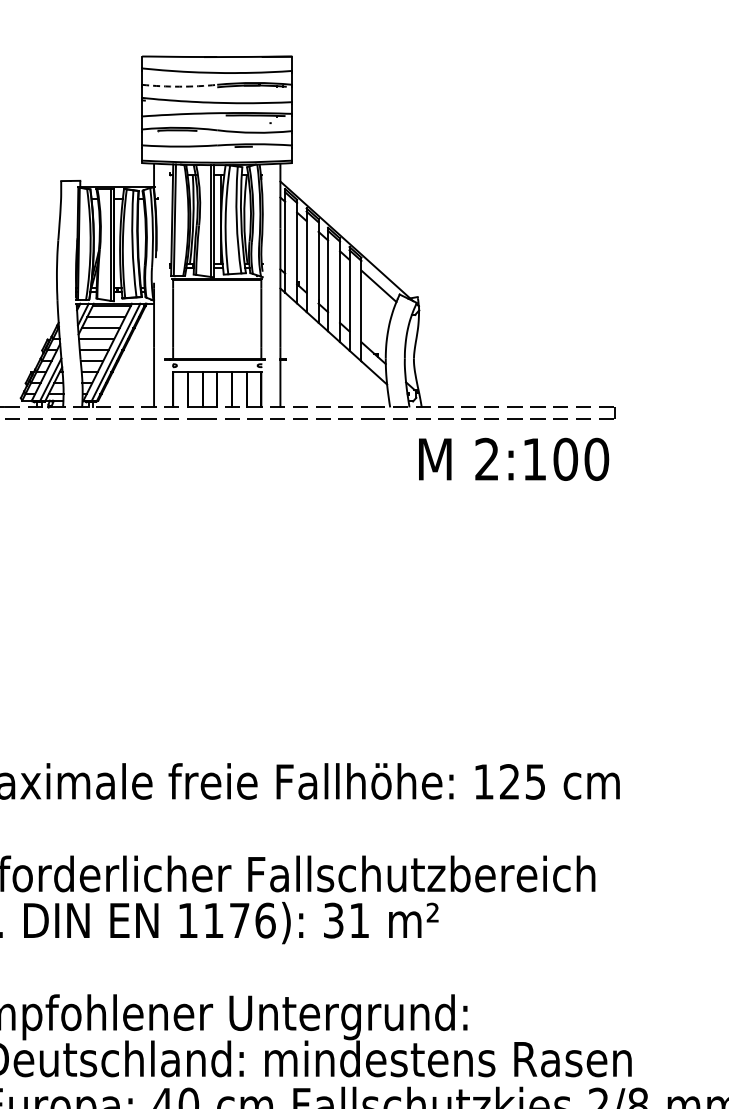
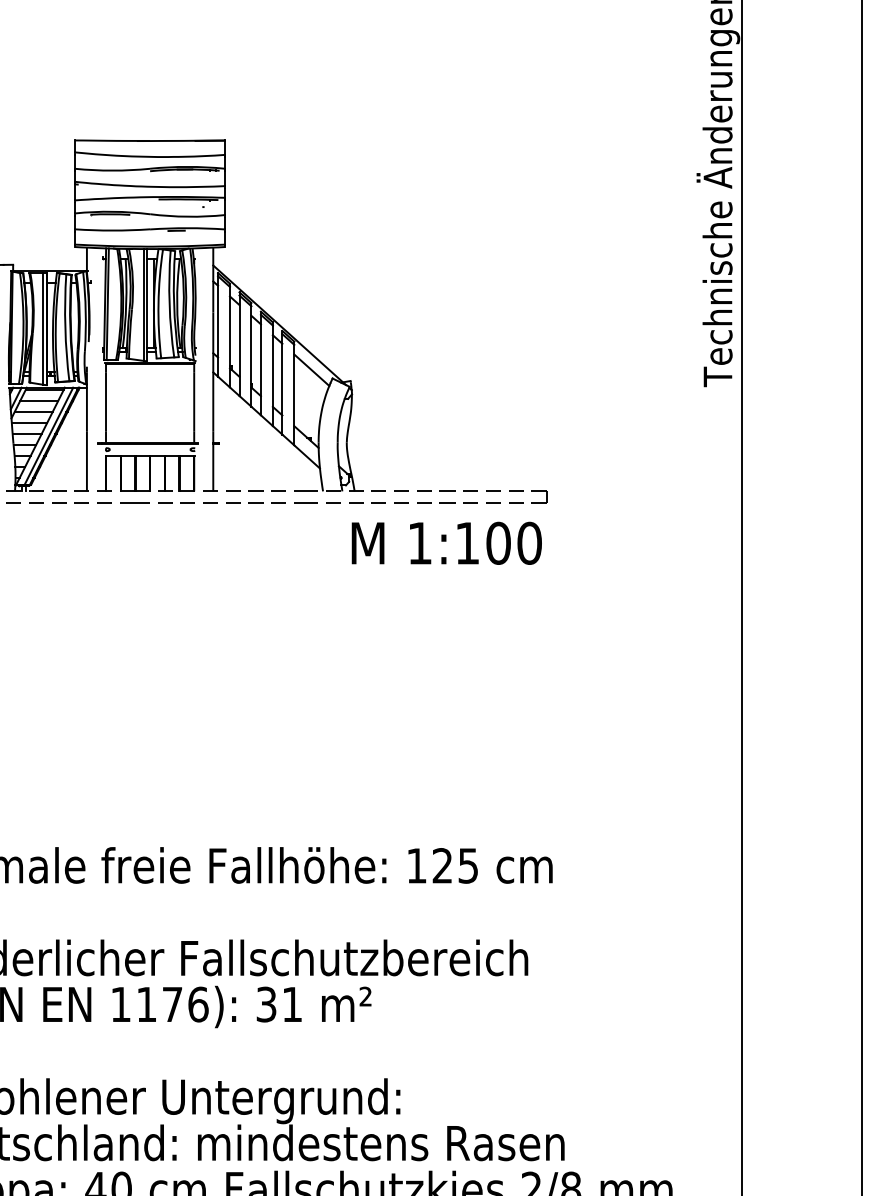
arc: (179, 86) -> (112, 170), dashed -> solid
text: (486, 458) -> (419, 542), 2:100 -> 1:100

